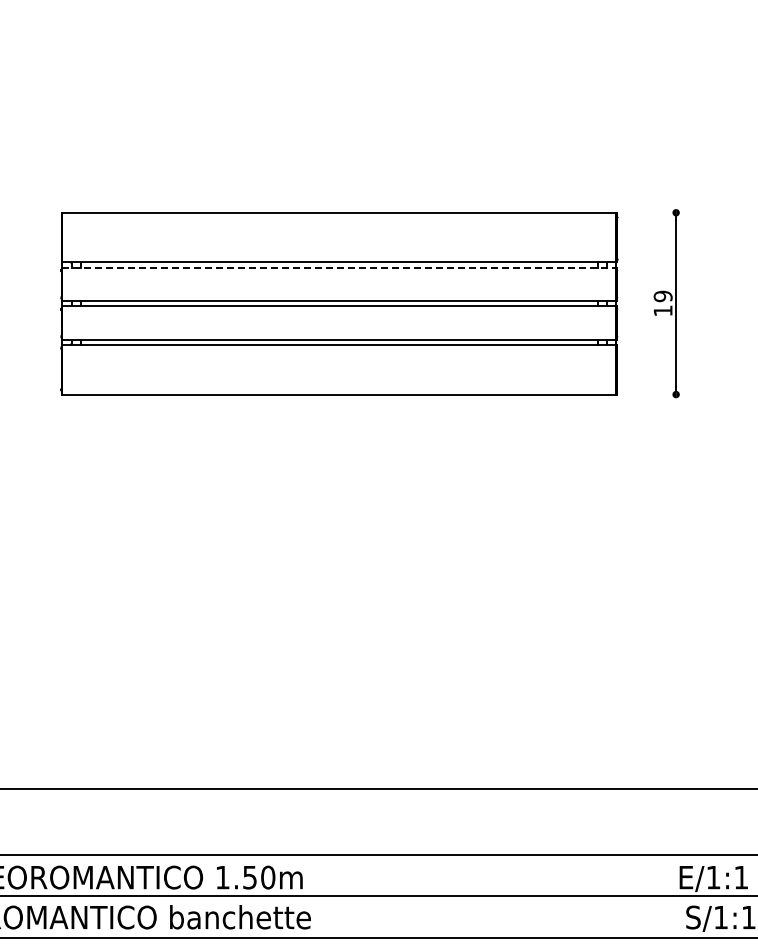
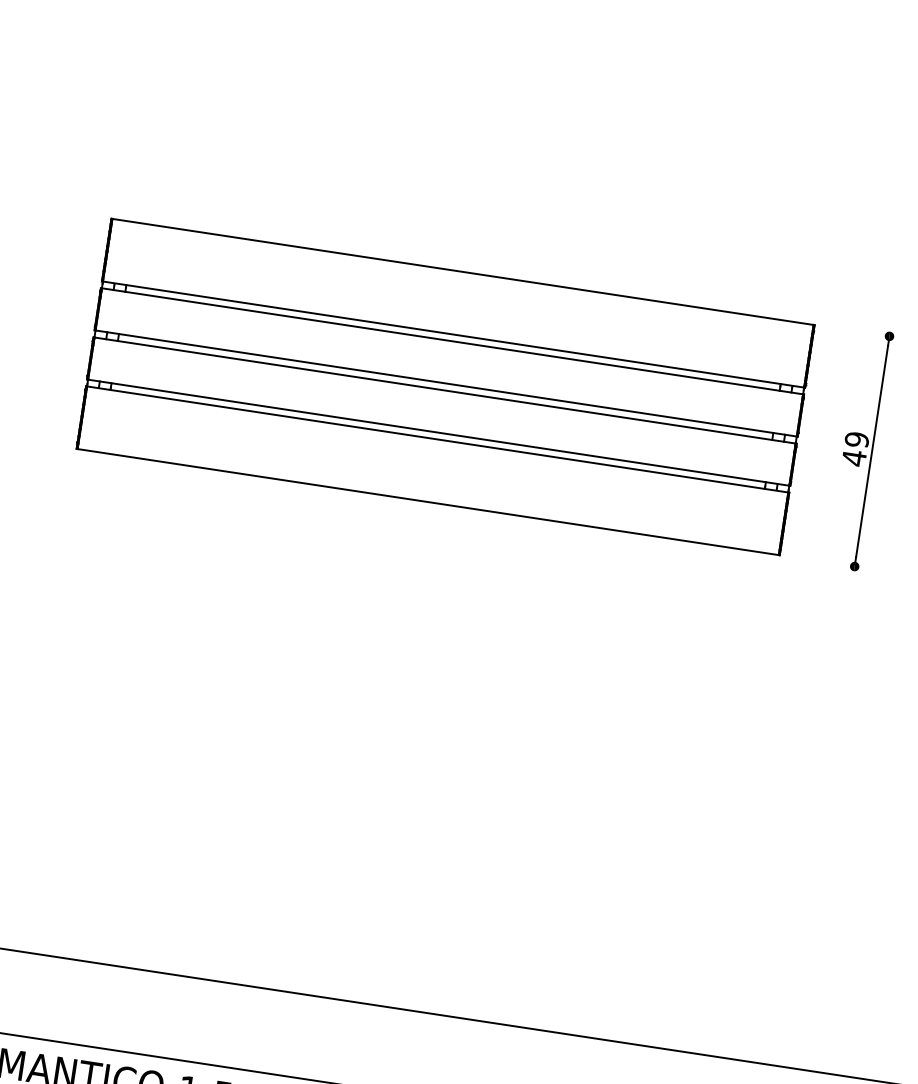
line: (339, 267) -> (452, 341), dashed -> solid
text: (663, 311) -> (854, 458), 19 -> 49

